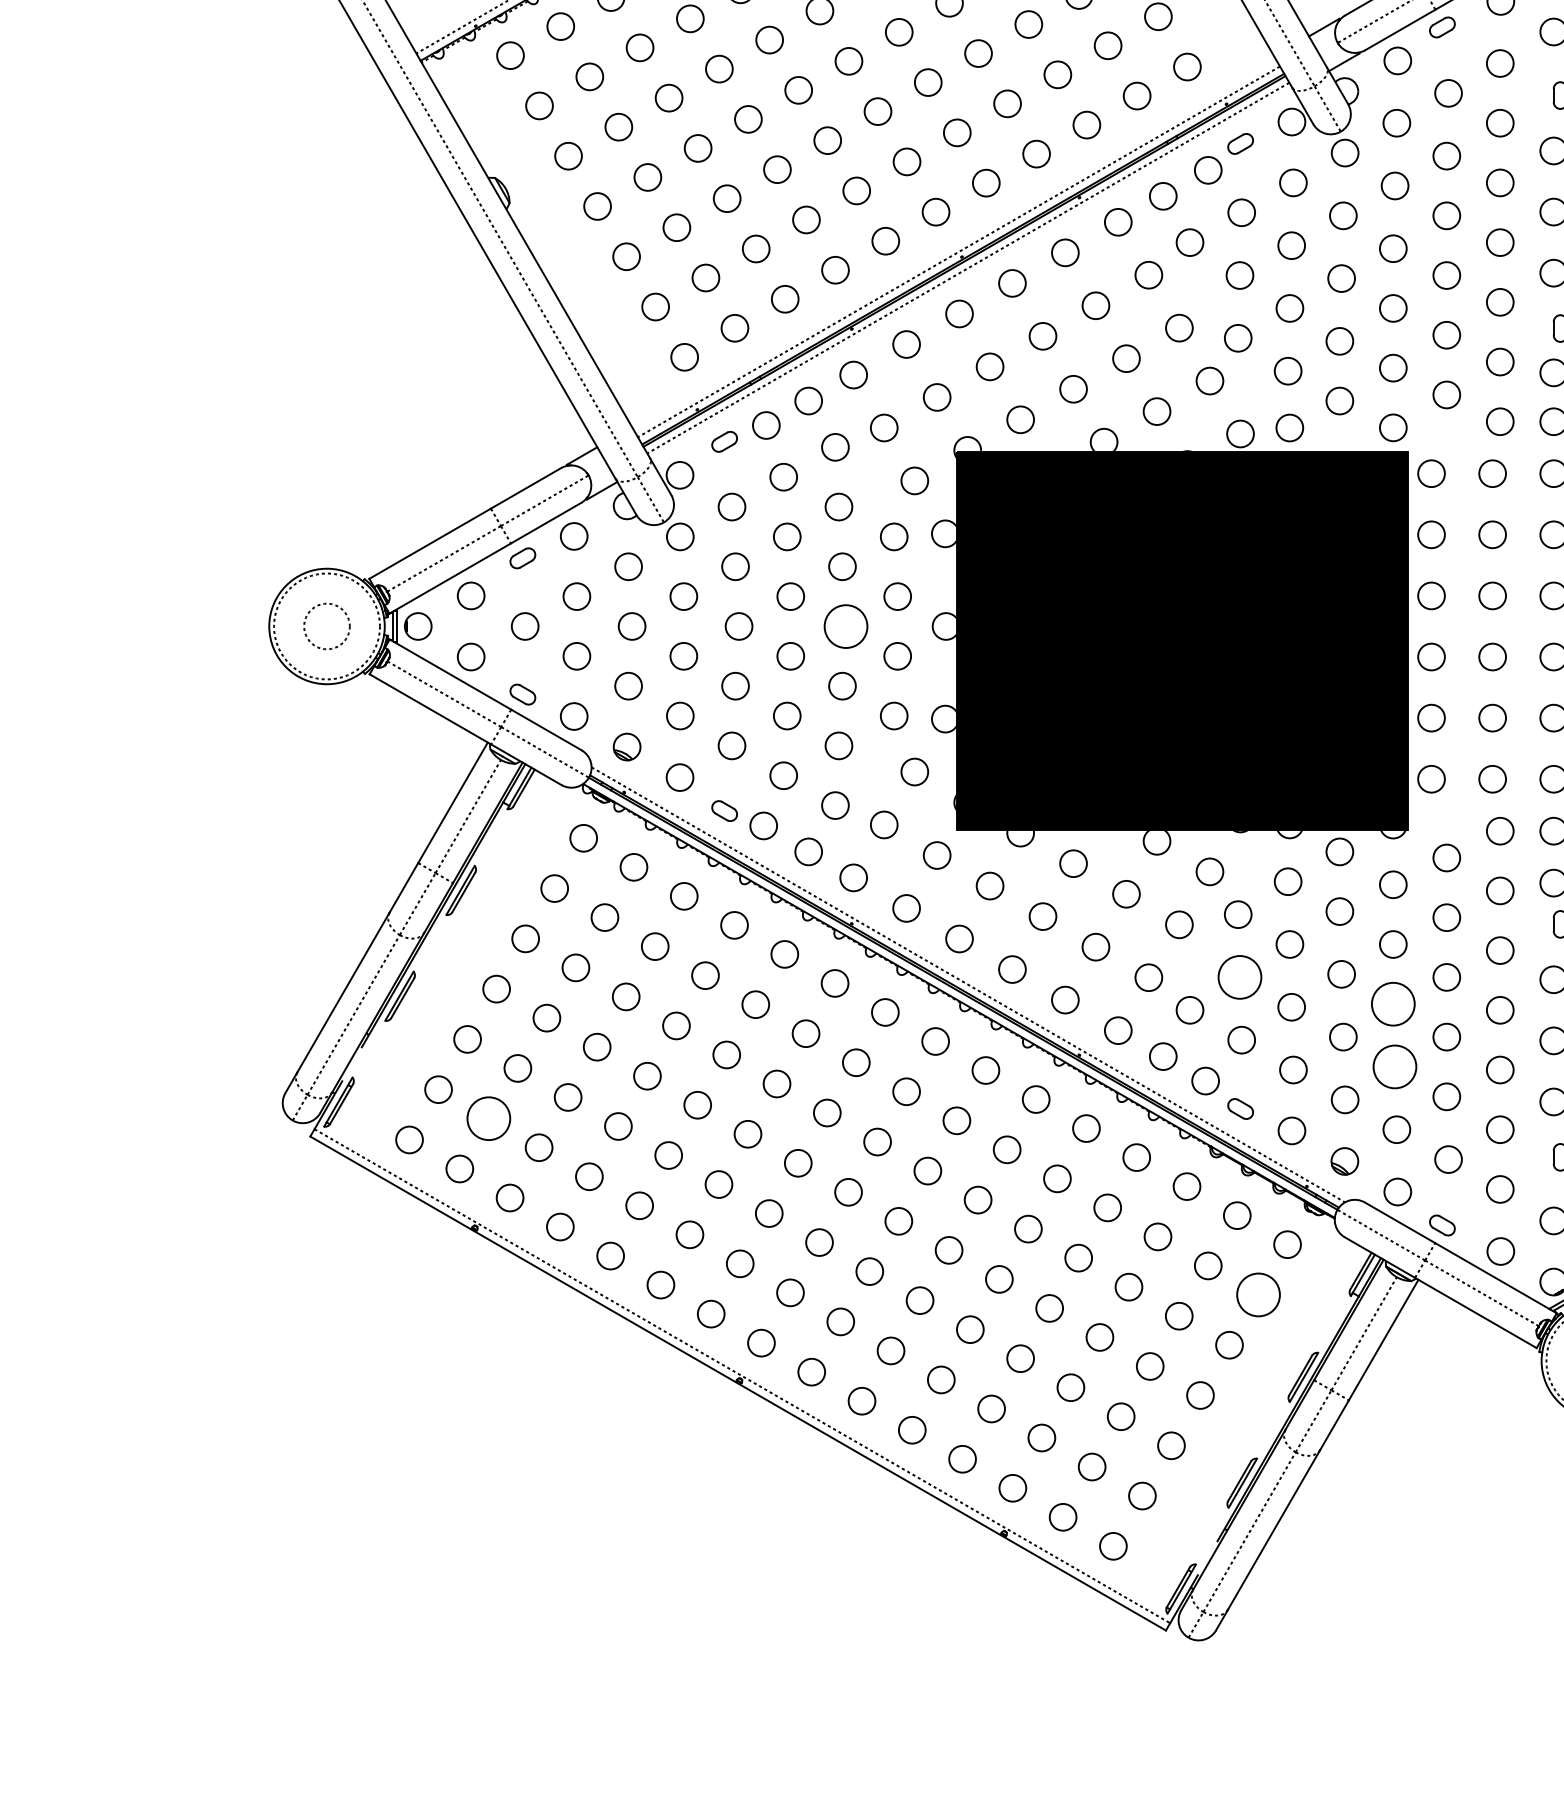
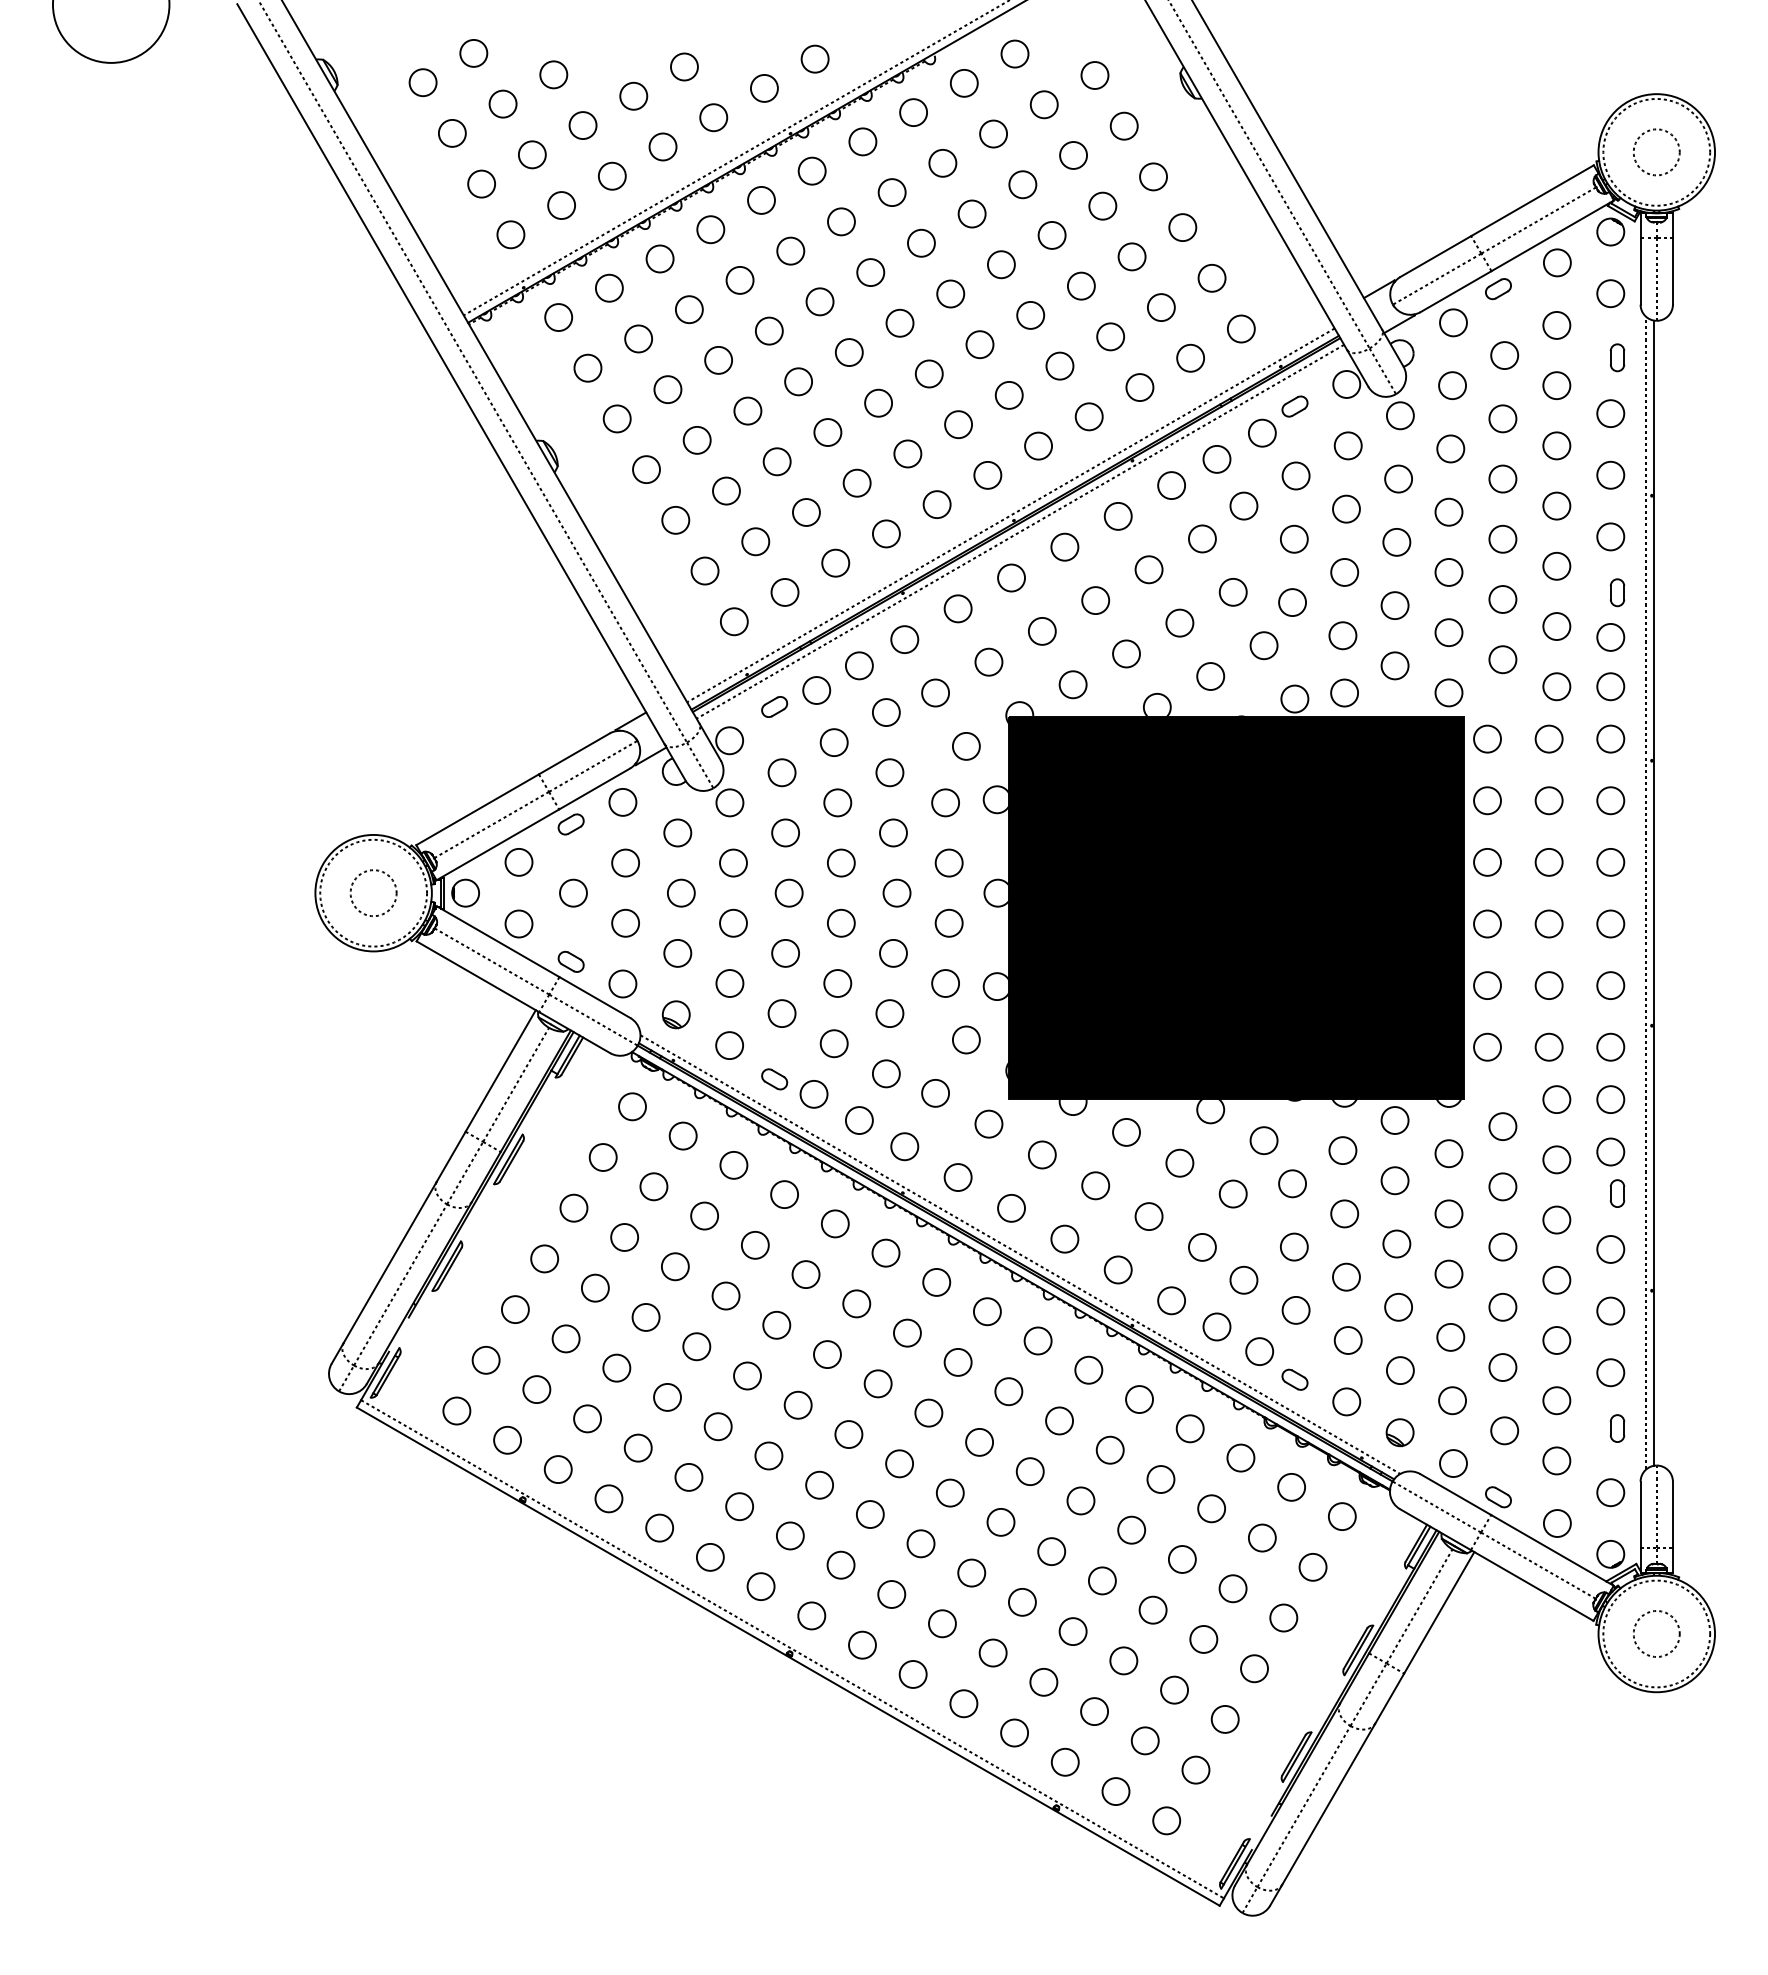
circle: (845, 625) -> (896, 892), size x0.62
circle: (1239, 976) -> (1293, 1246), size x0.62
circle: (1392, 1003) -> (1448, 1273), size x0.62
circle: (1394, 1067) -> (1450, 1337), size x0.62
circle: (488, 1118) -> (536, 1389), size x0.62
circle: (1257, 1294) -> (1312, 1566), size x0.62

